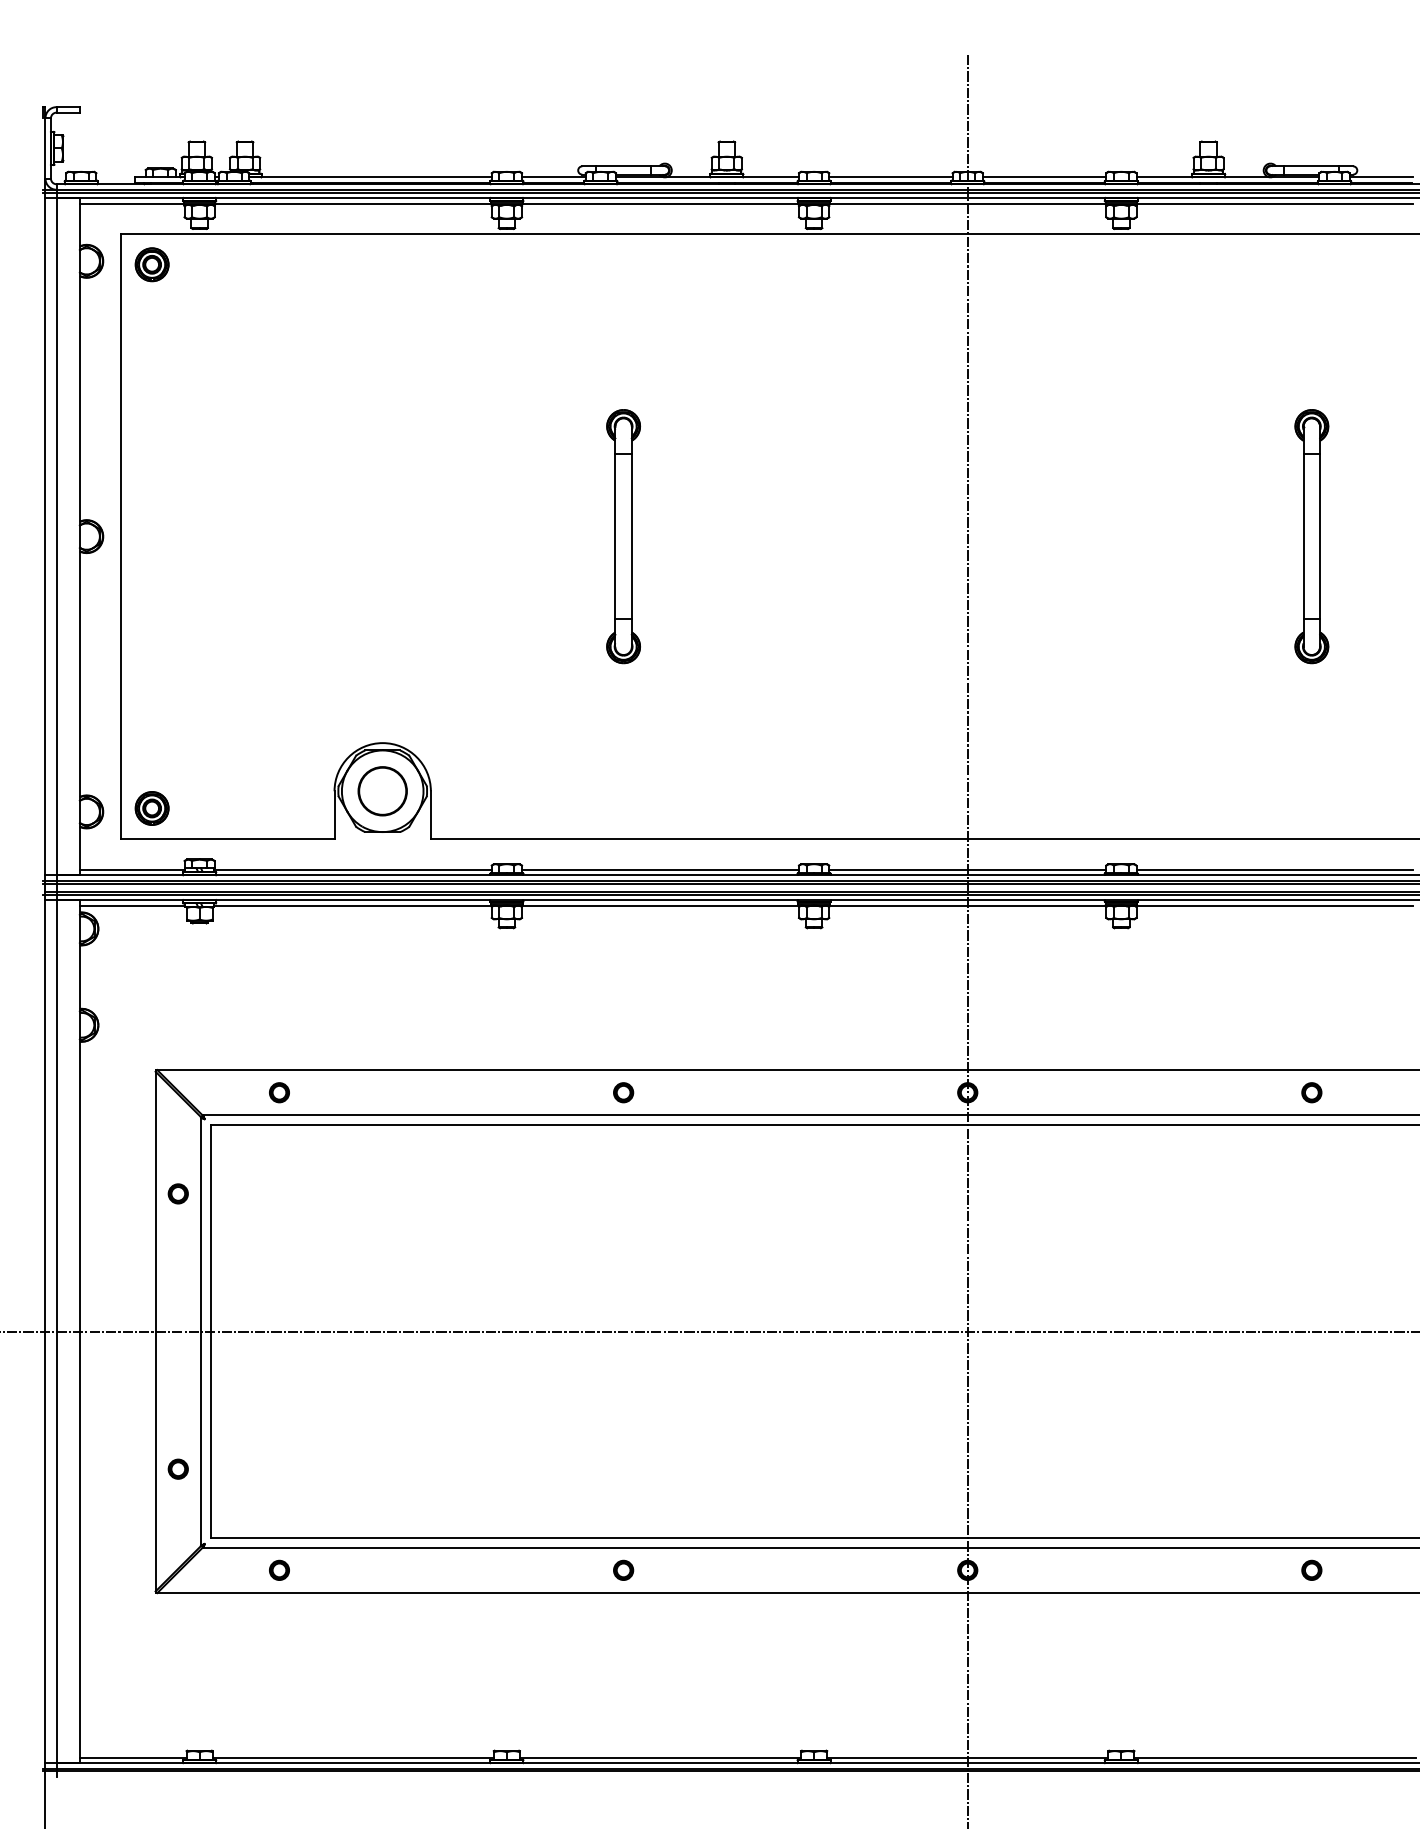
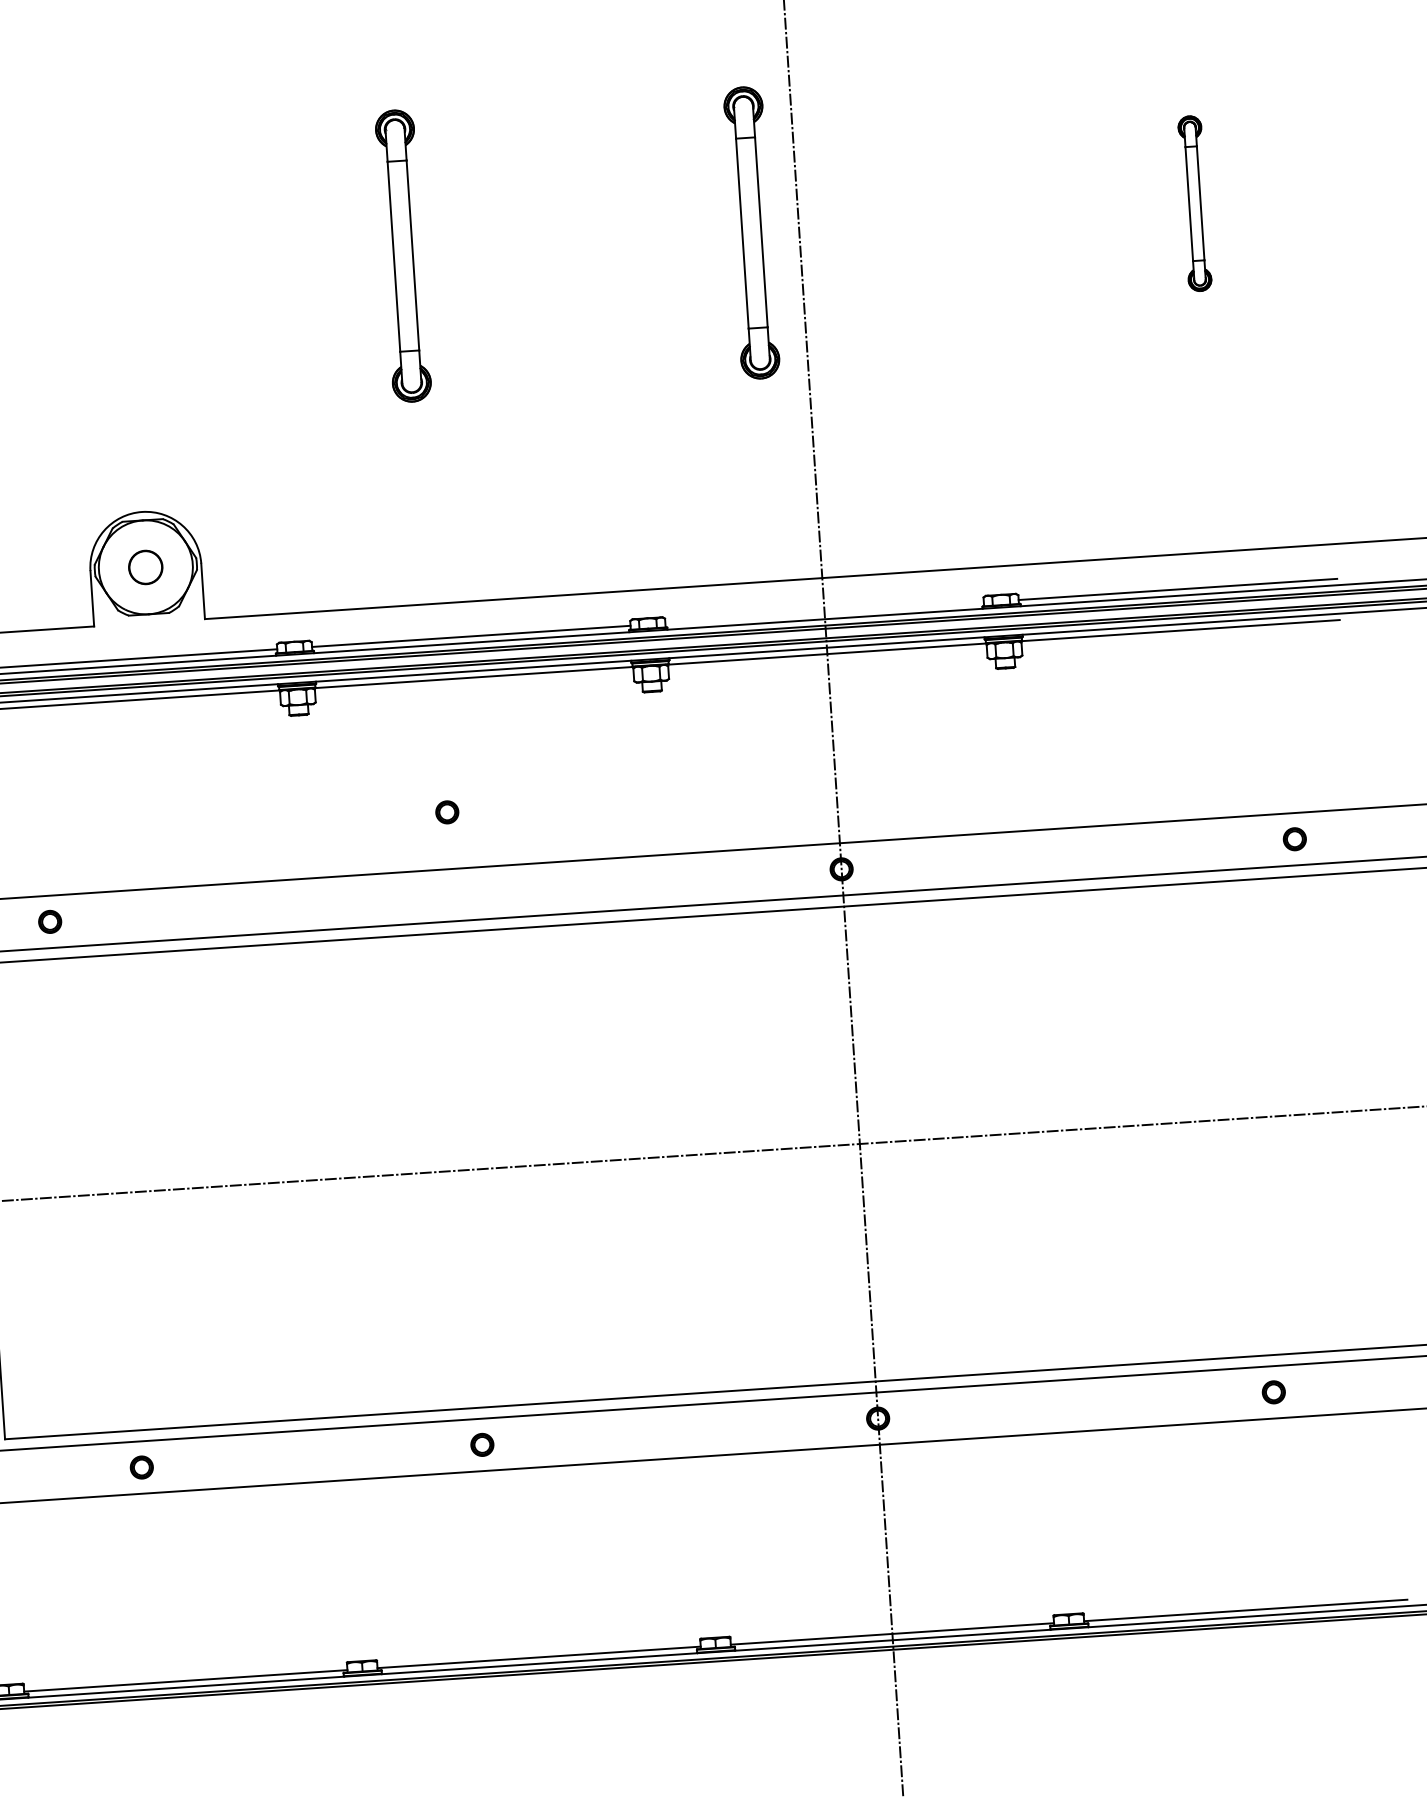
part: (926, 536) -> (751, 232), added
part: (1311, 536) -> (1194, 203), size x0.6
circle: (382, 791) -> (145, 567), size x0.6
line: (967, 869) -> (824, 612), removed
part: (623, 1092) -> (447, 812), moved
part: (1311, 1092) -> (1294, 838), moved
part: (279, 1569) -> (141, 1466), moved

